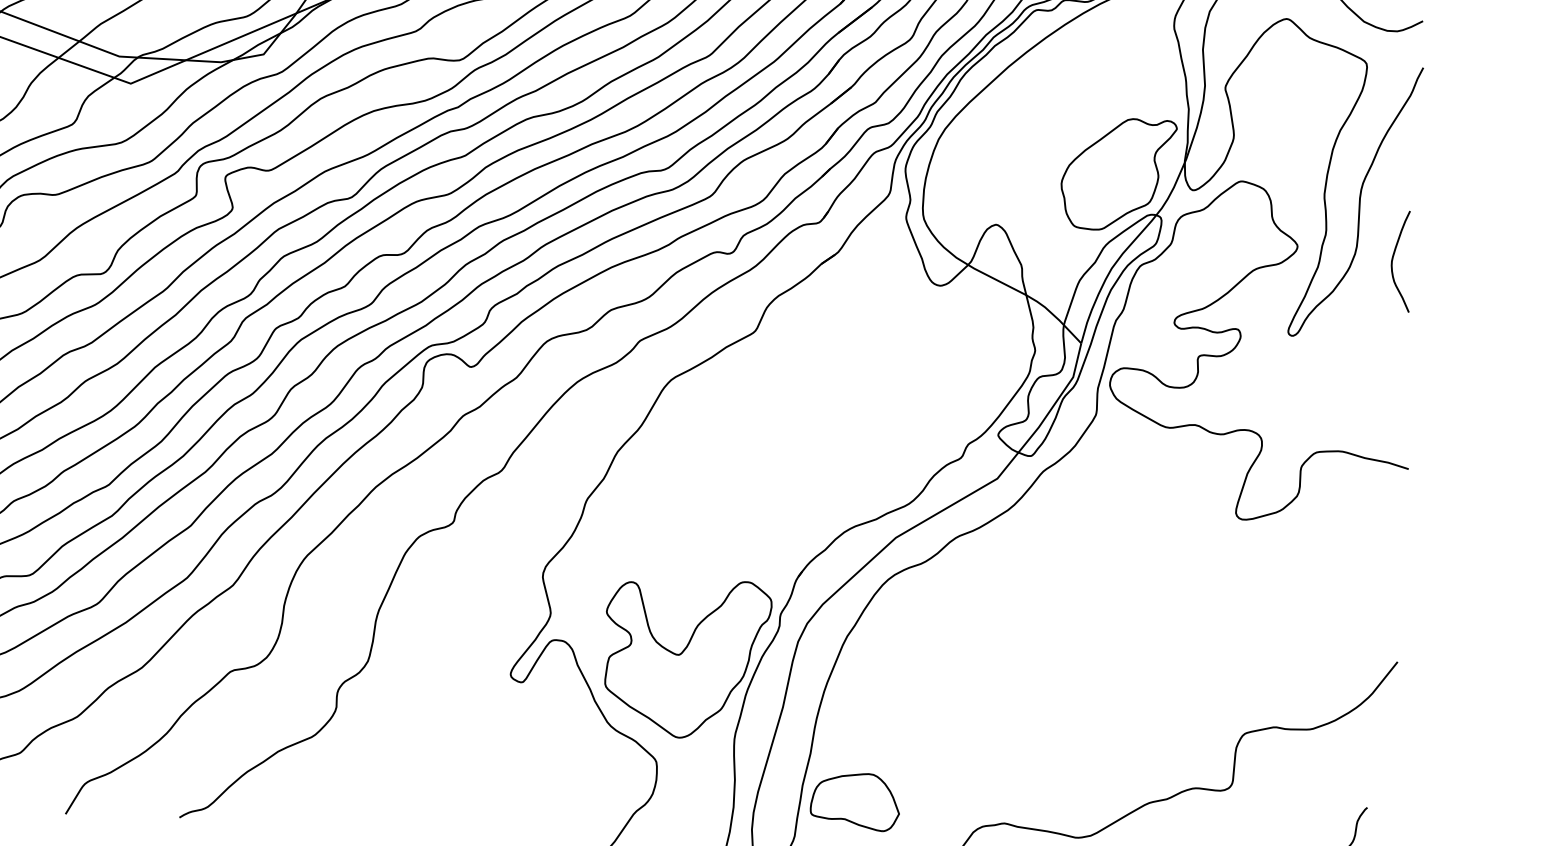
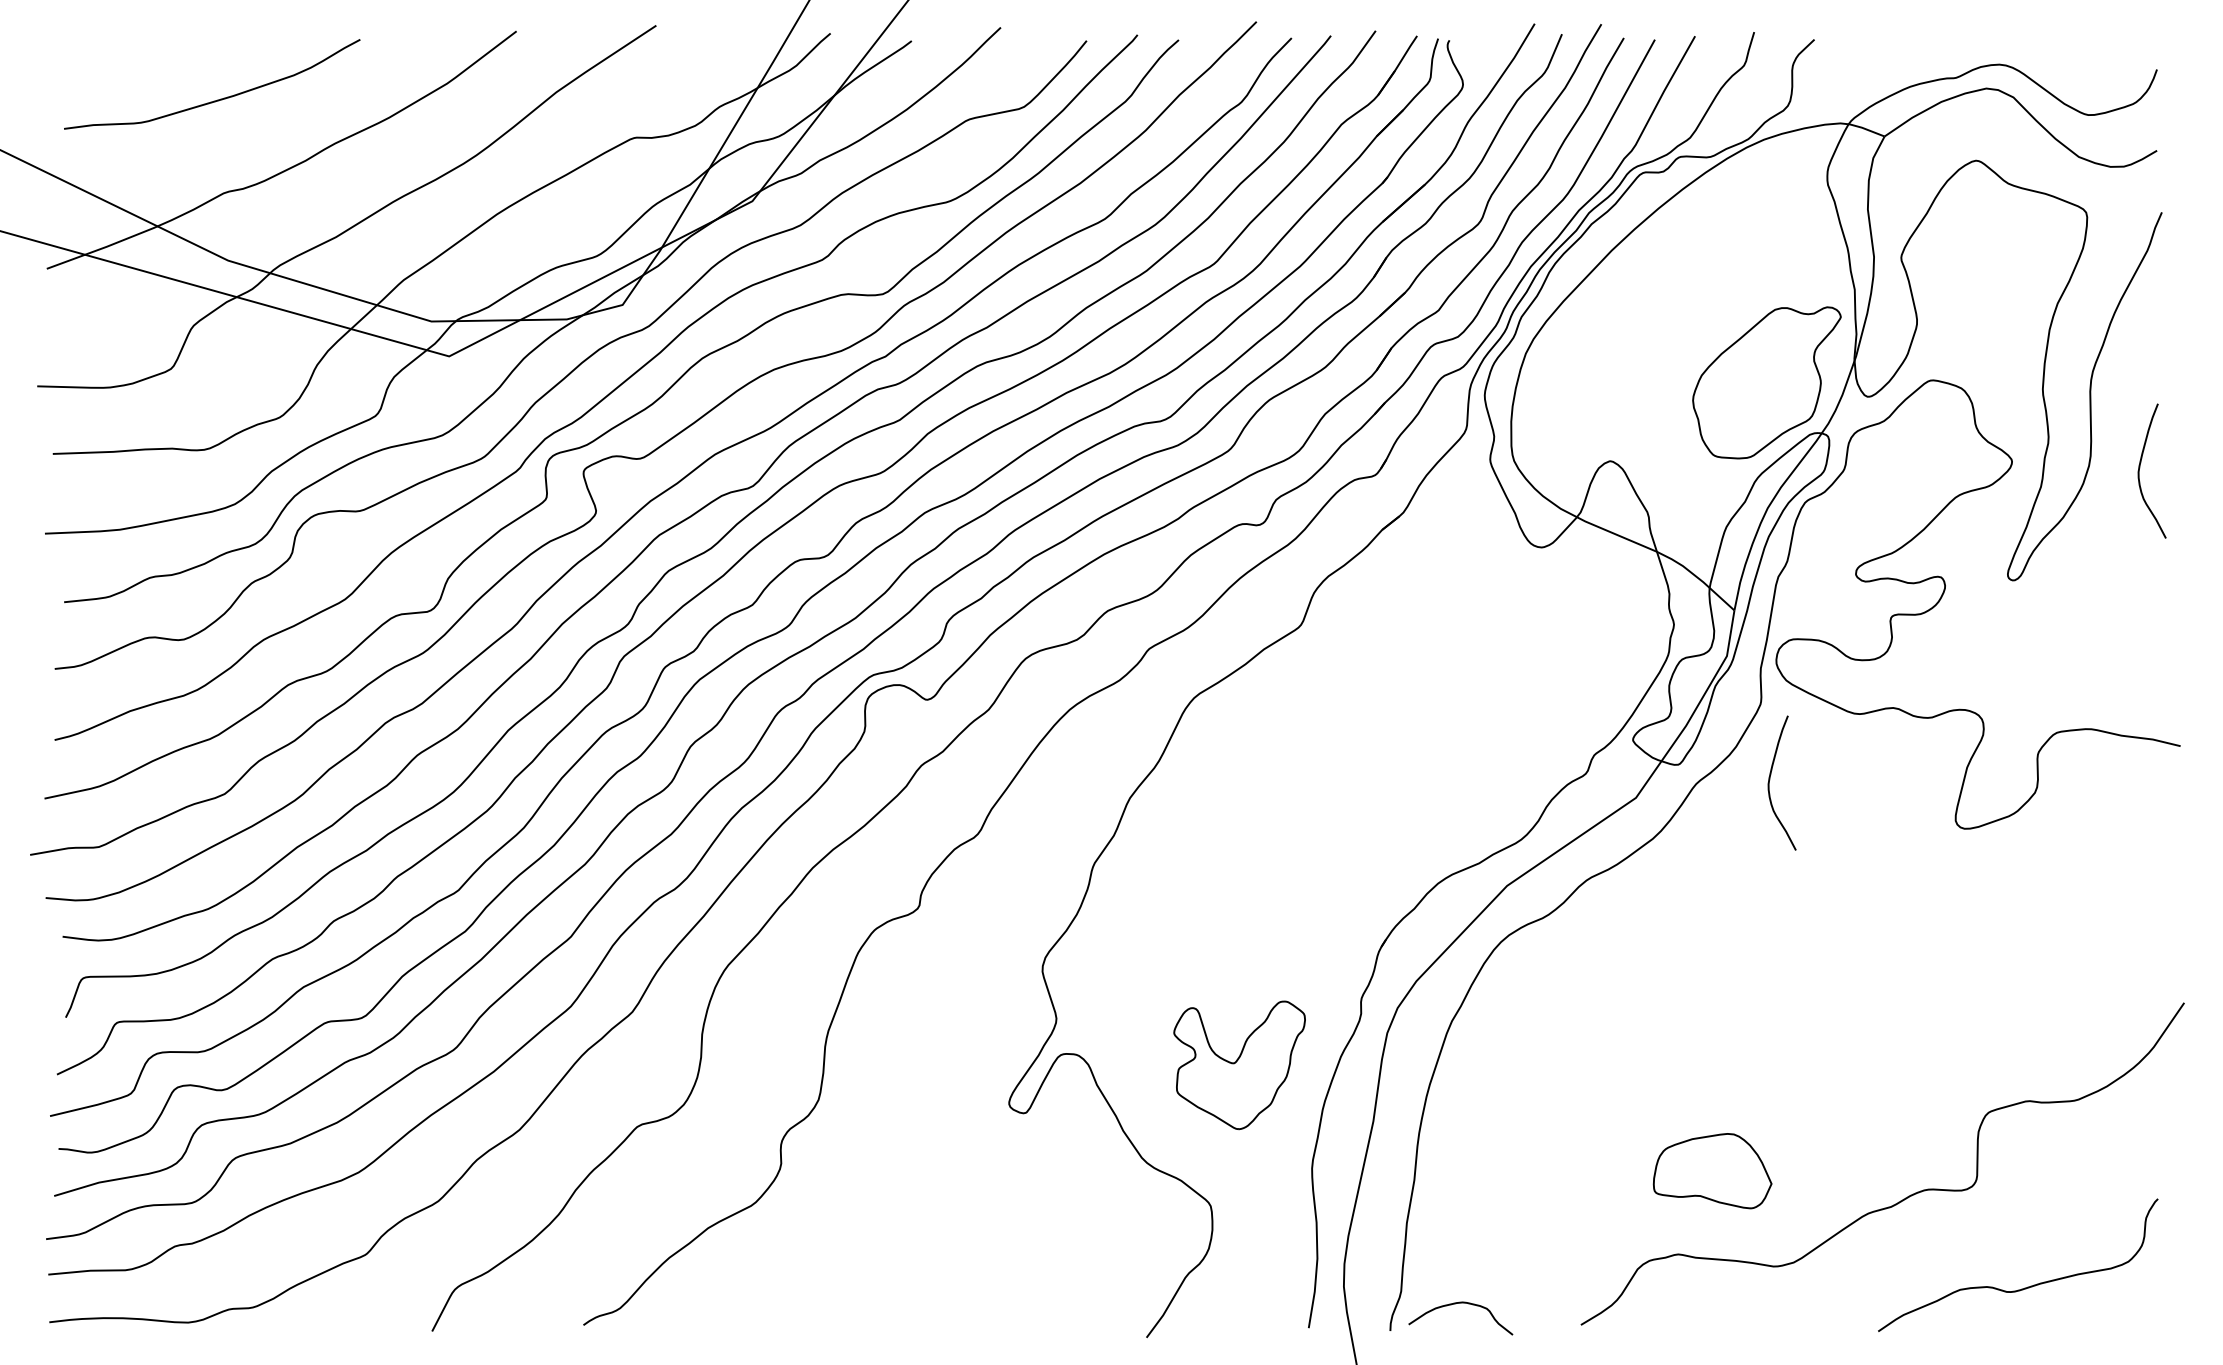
curve: (1099, 472) -> (1770, 780), added
part: (685, 658) -> (1239, 1065), size x0.6
part: (855, 801) -> (1712, 1171), moved

